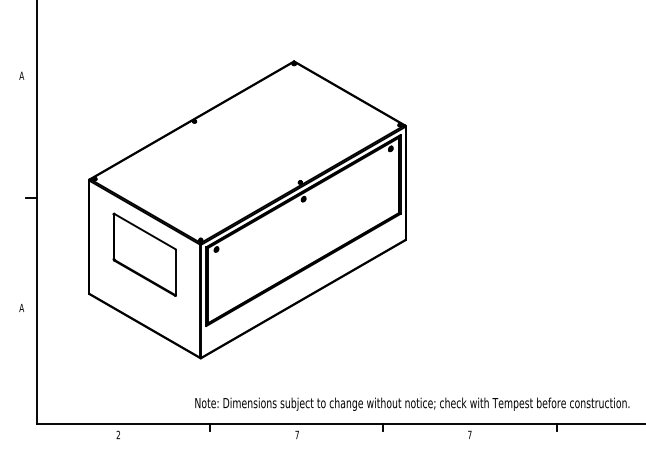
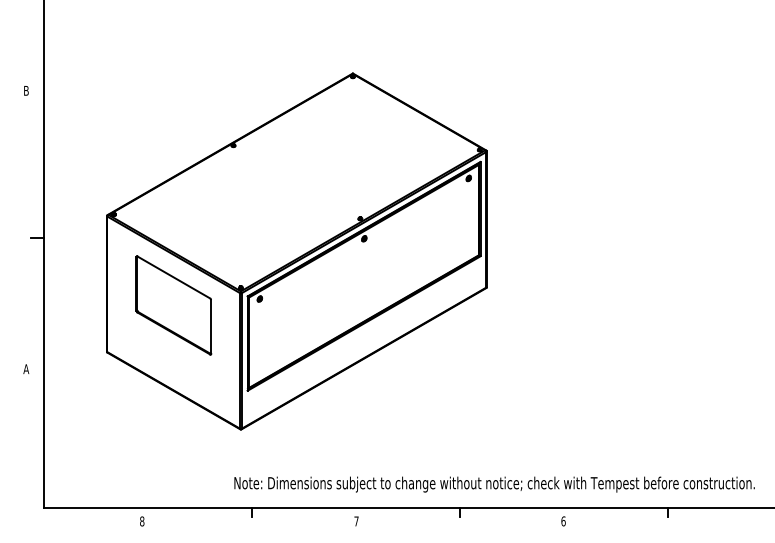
text: (21, 75) -> (26, 90), A -> B
text: (118, 435) -> (142, 521), 2 -> 8
text: (469, 435) -> (563, 521), 7 -> 6

